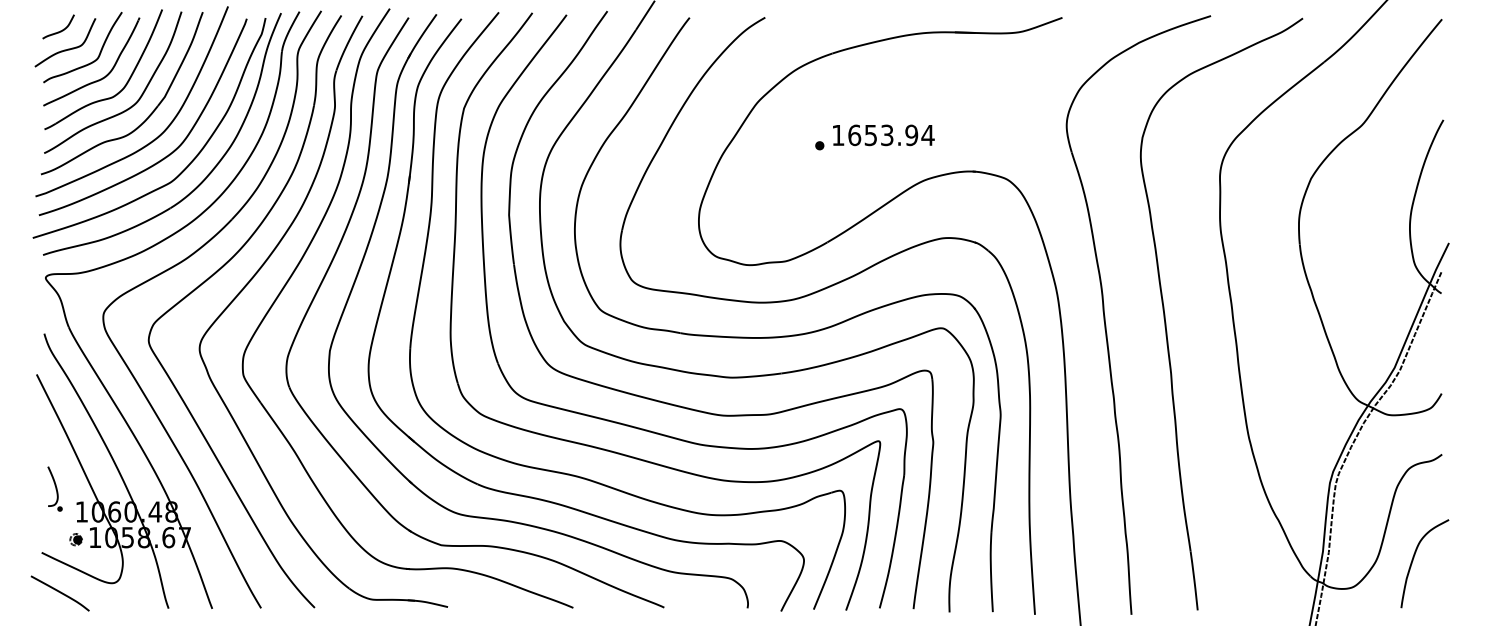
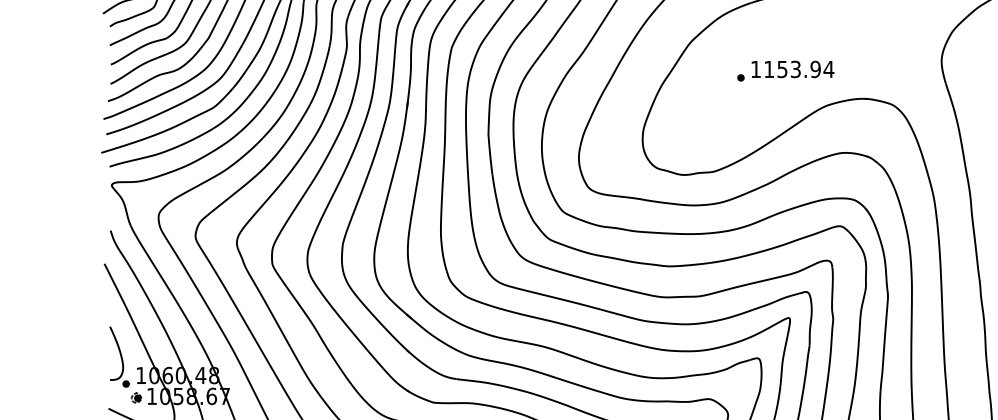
text: (854, 135) -> (769, 69), 1653.94 -> 1153.94
part: (54, 488) -> (118, 356), size x1.67

